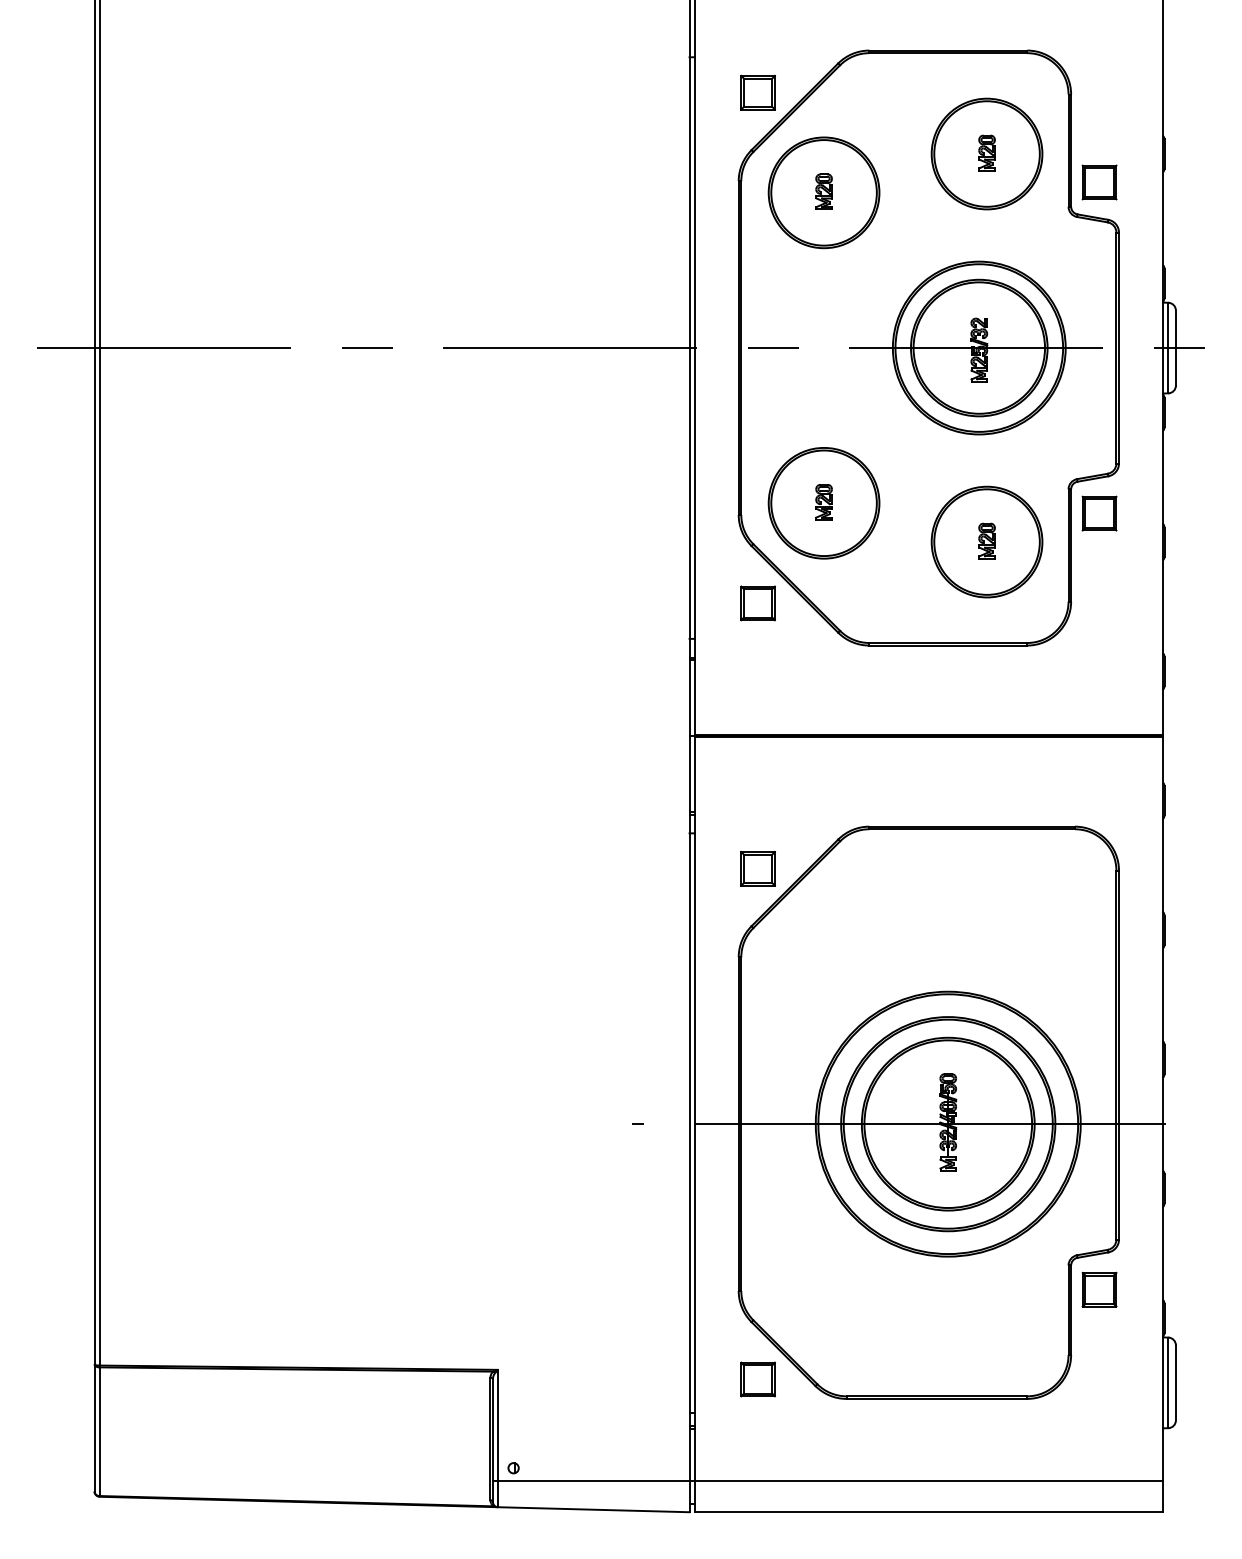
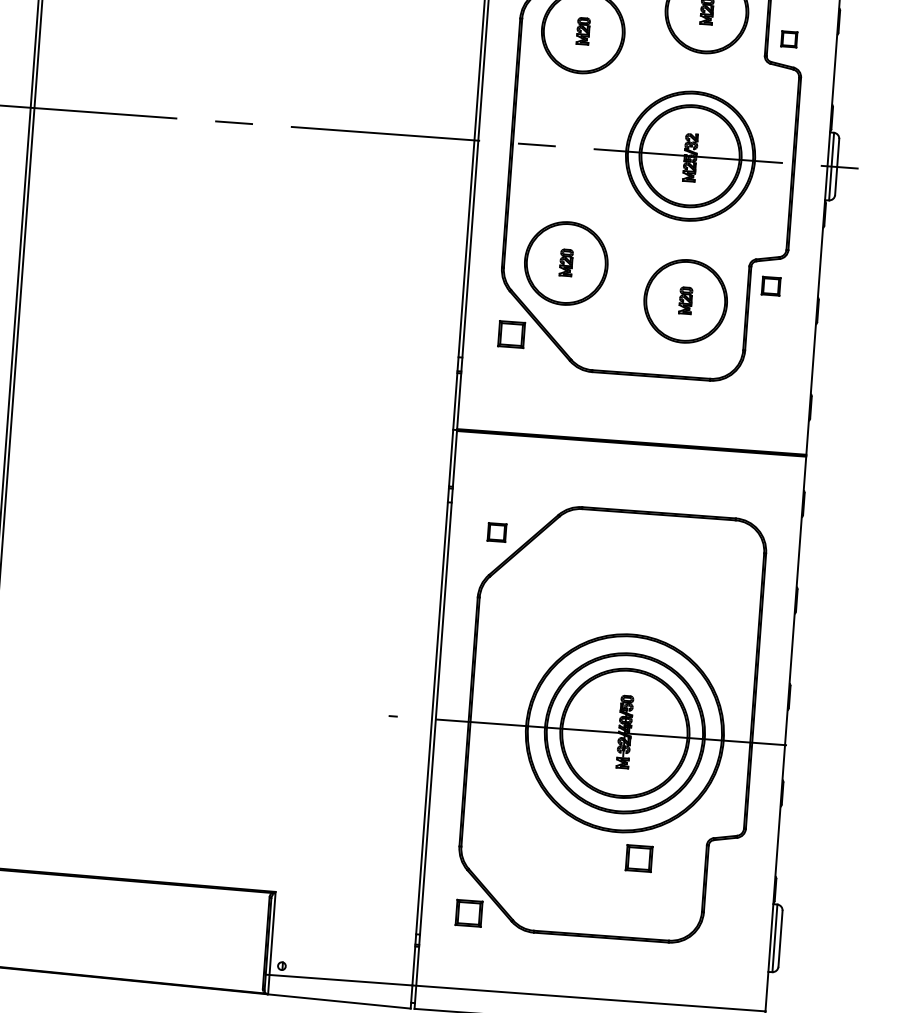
part: (1099, 182) -> (789, 39), size x0.6
part: (1099, 513) -> (771, 286), size x0.7
part: (757, 868) -> (496, 532), size x0.7
part: (1099, 1289) -> (639, 858), moved

